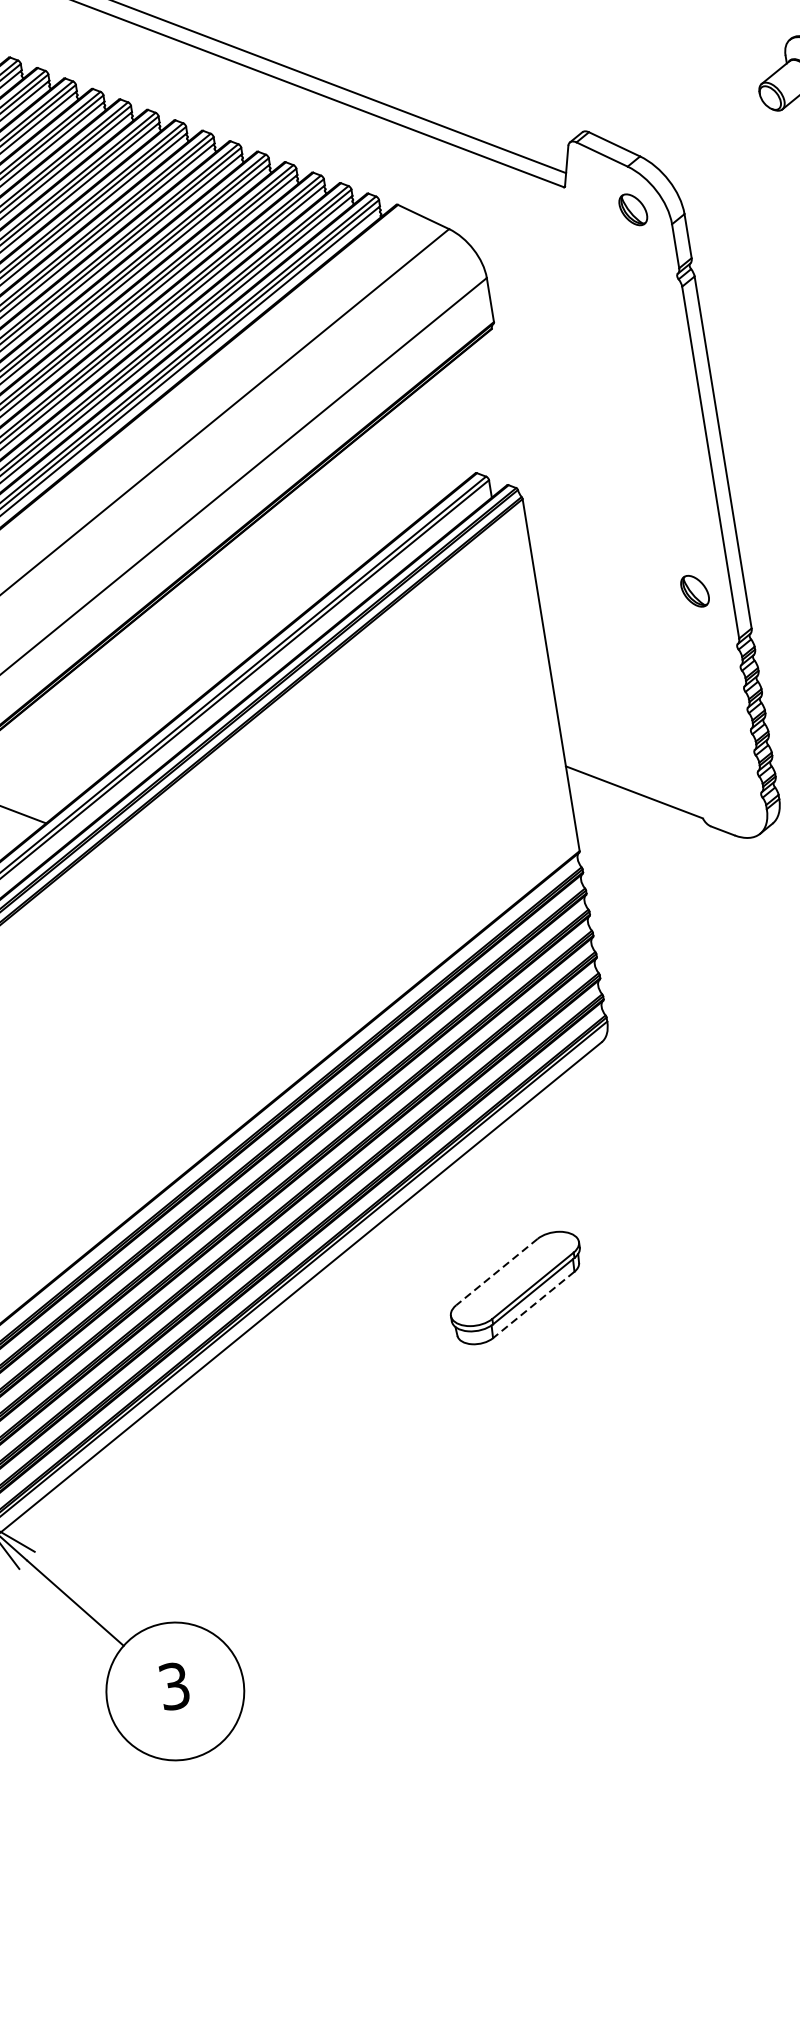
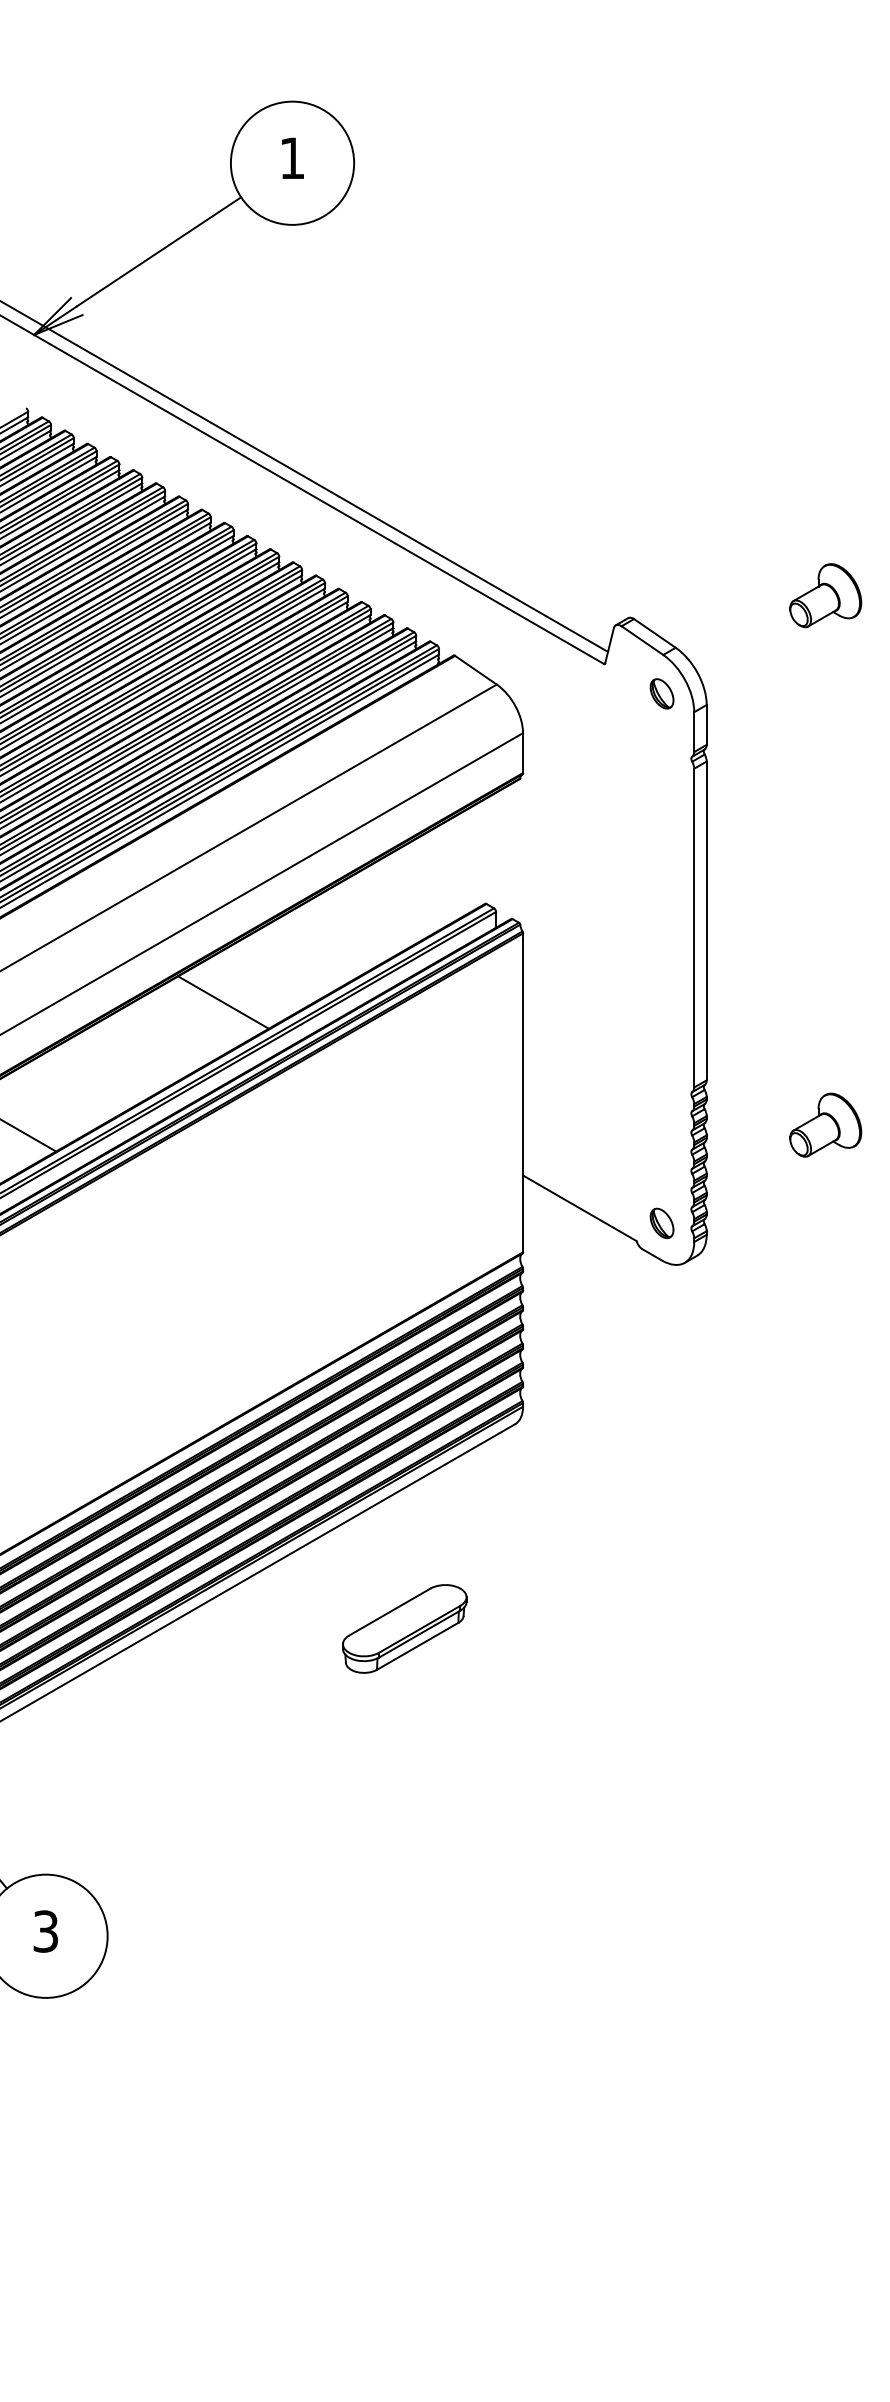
part: (694, 591) -> (661, 1223), moved
line: (204, 628) -> (223, 1002), added
line: (496, 1272) -> (389, 1612), dashed -> solid
line: (533, 1305) -> (417, 1646), dashed -> solid

